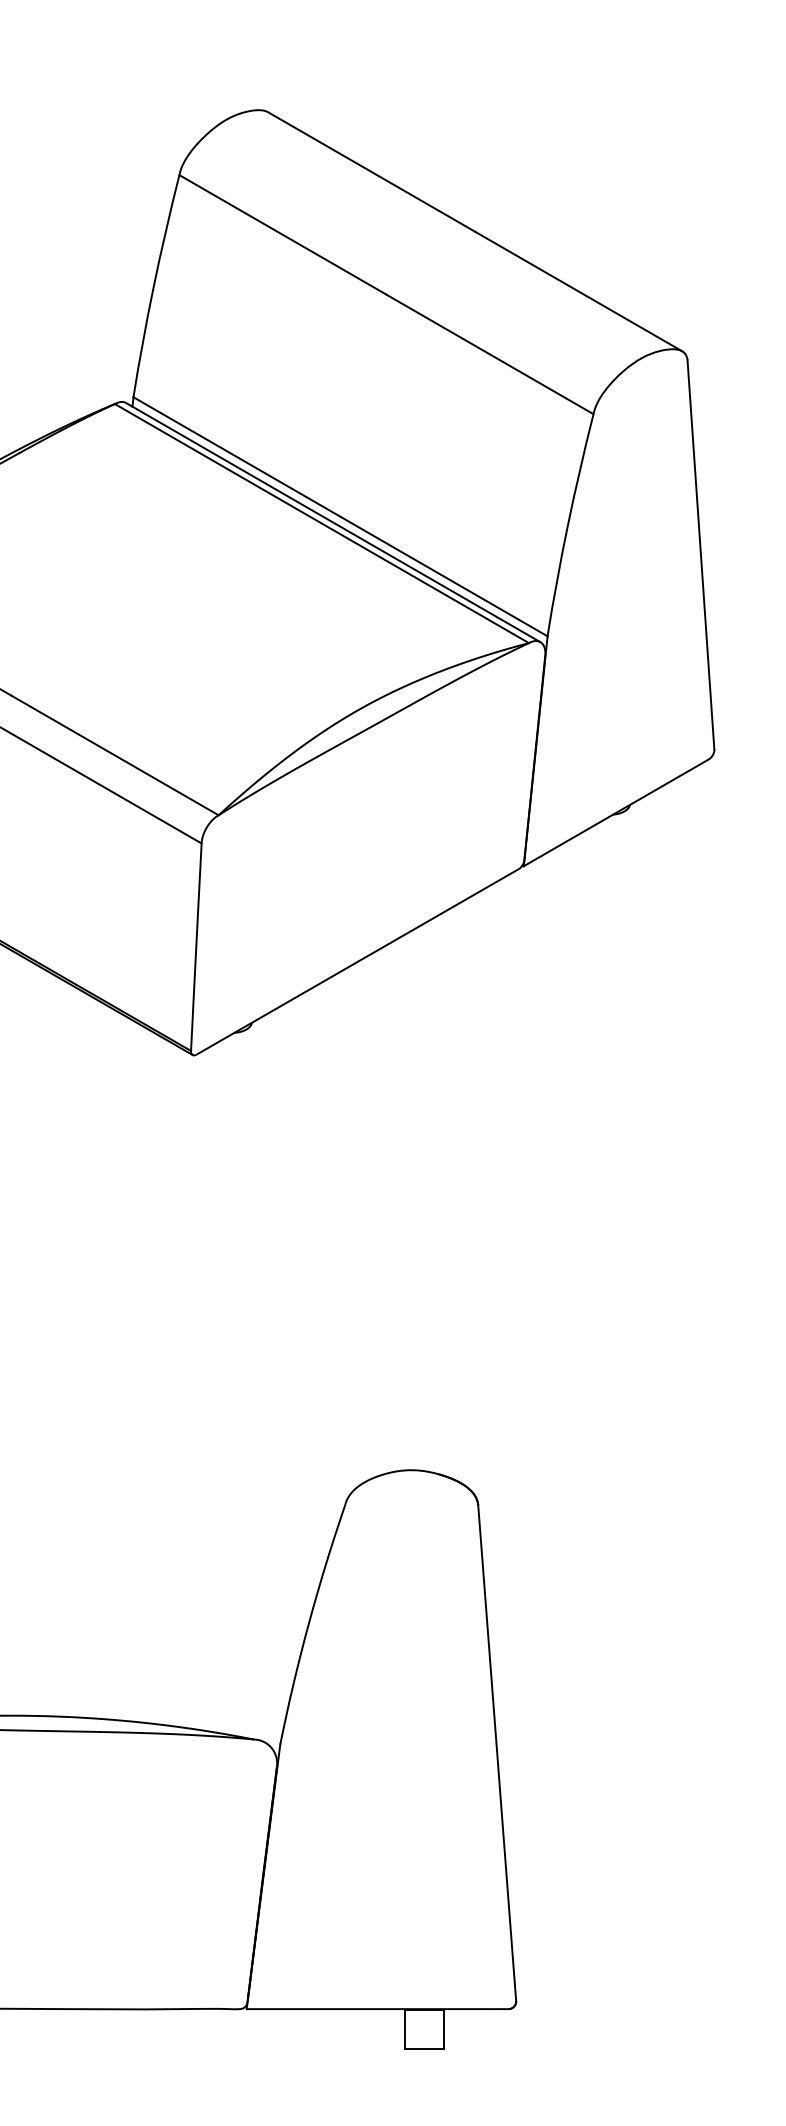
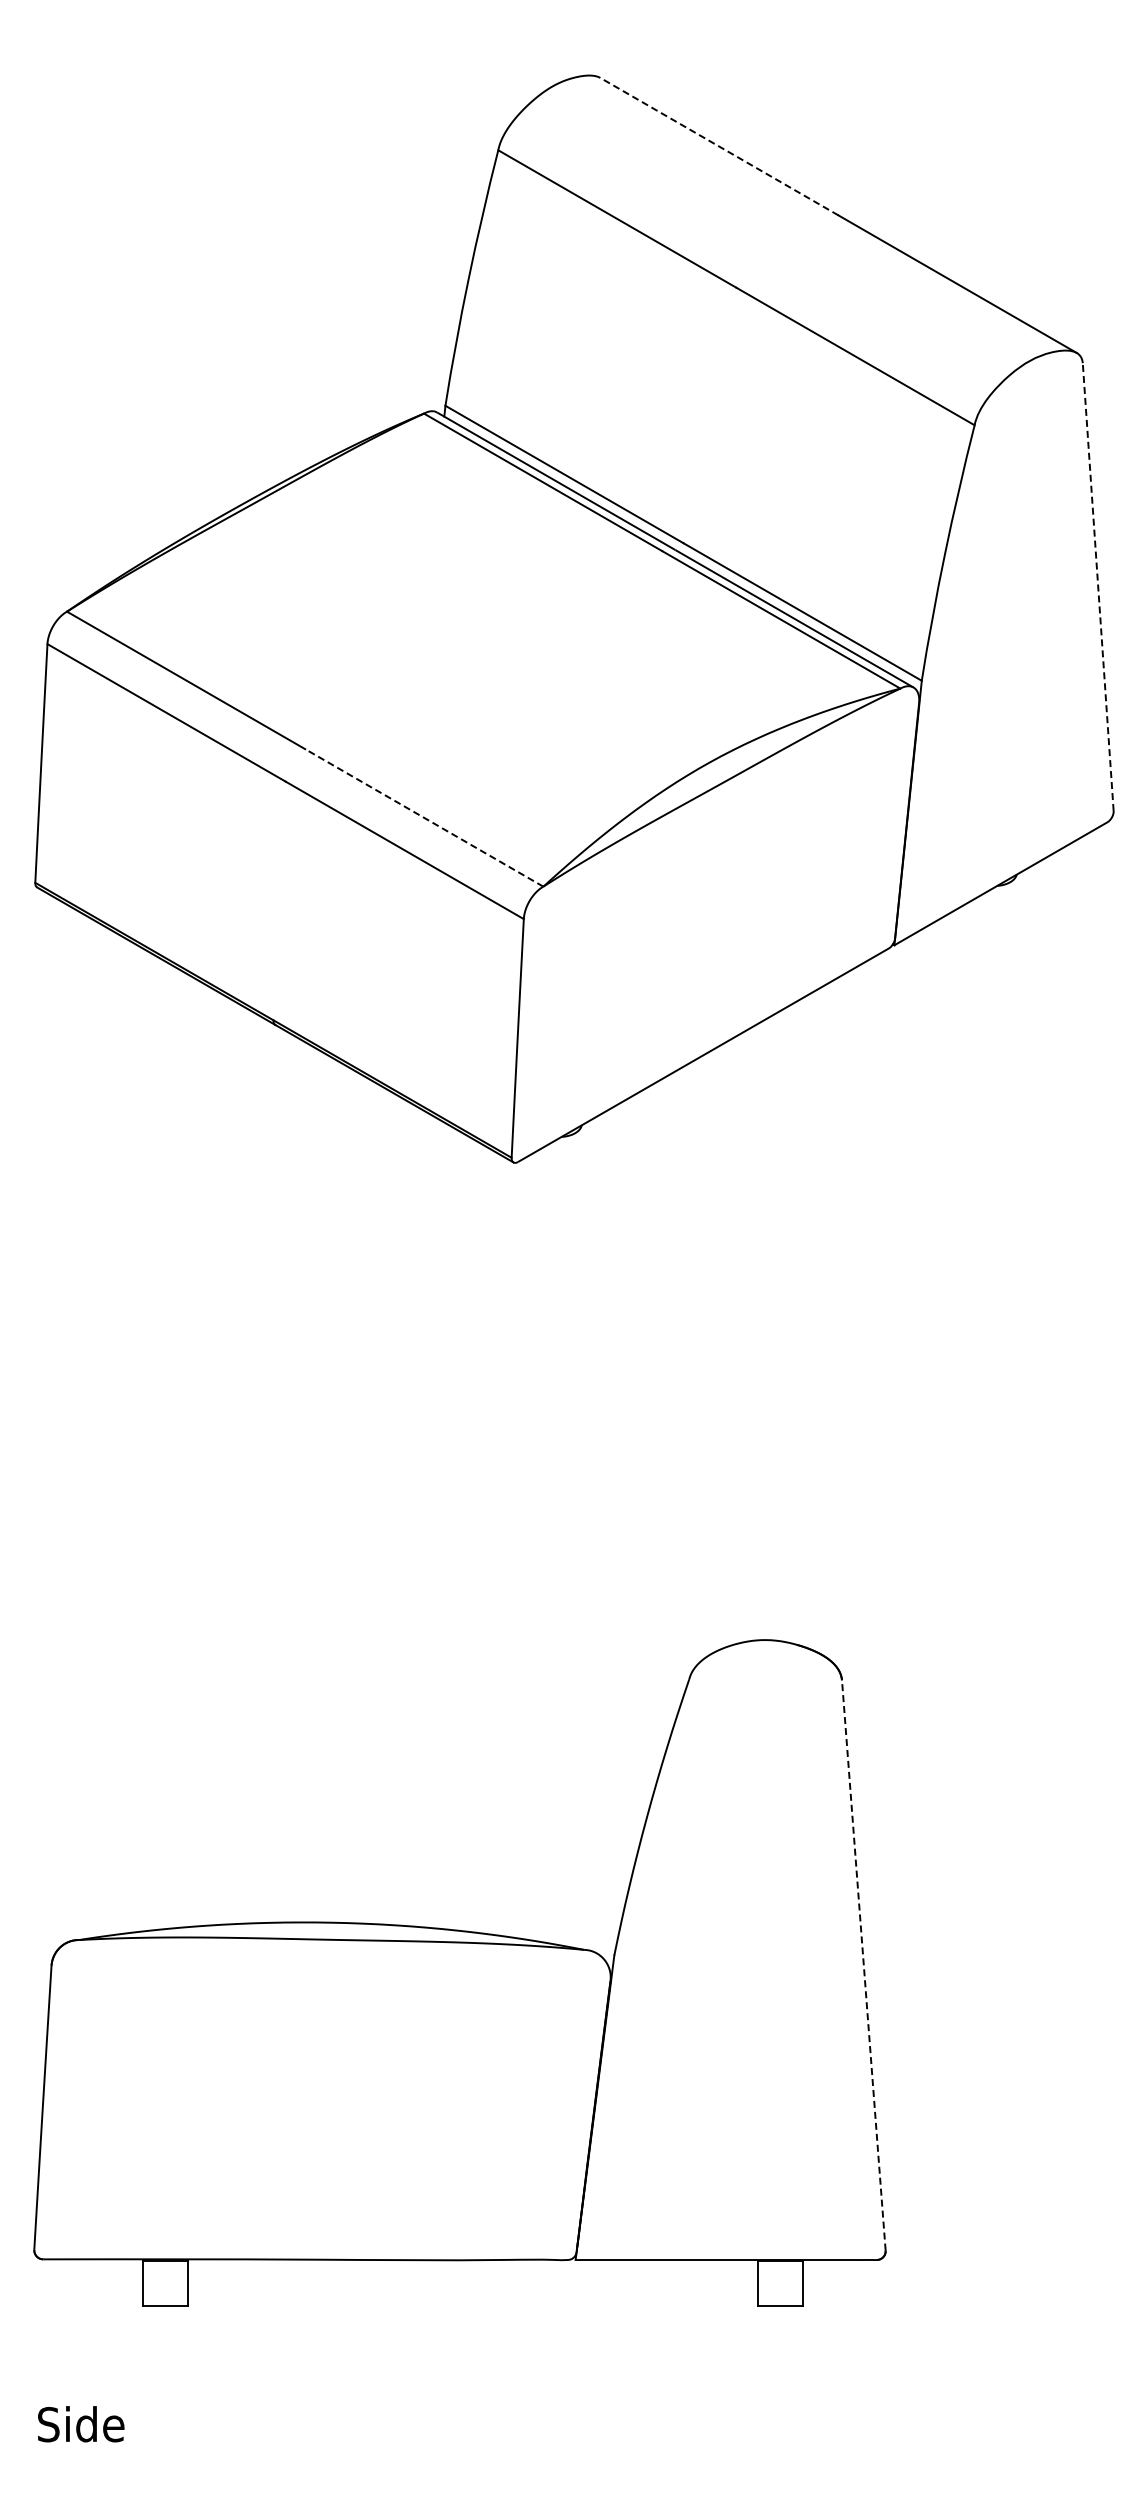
line: (371, 171) -> (719, 146), solid -> dashed
line: (701, 554) -> (1098, 586), solid -> dashed
line: (115, 755) -> (424, 817), solid -> dashed
line: (496, 1753) -> (863, 1965), solid -> dashed

